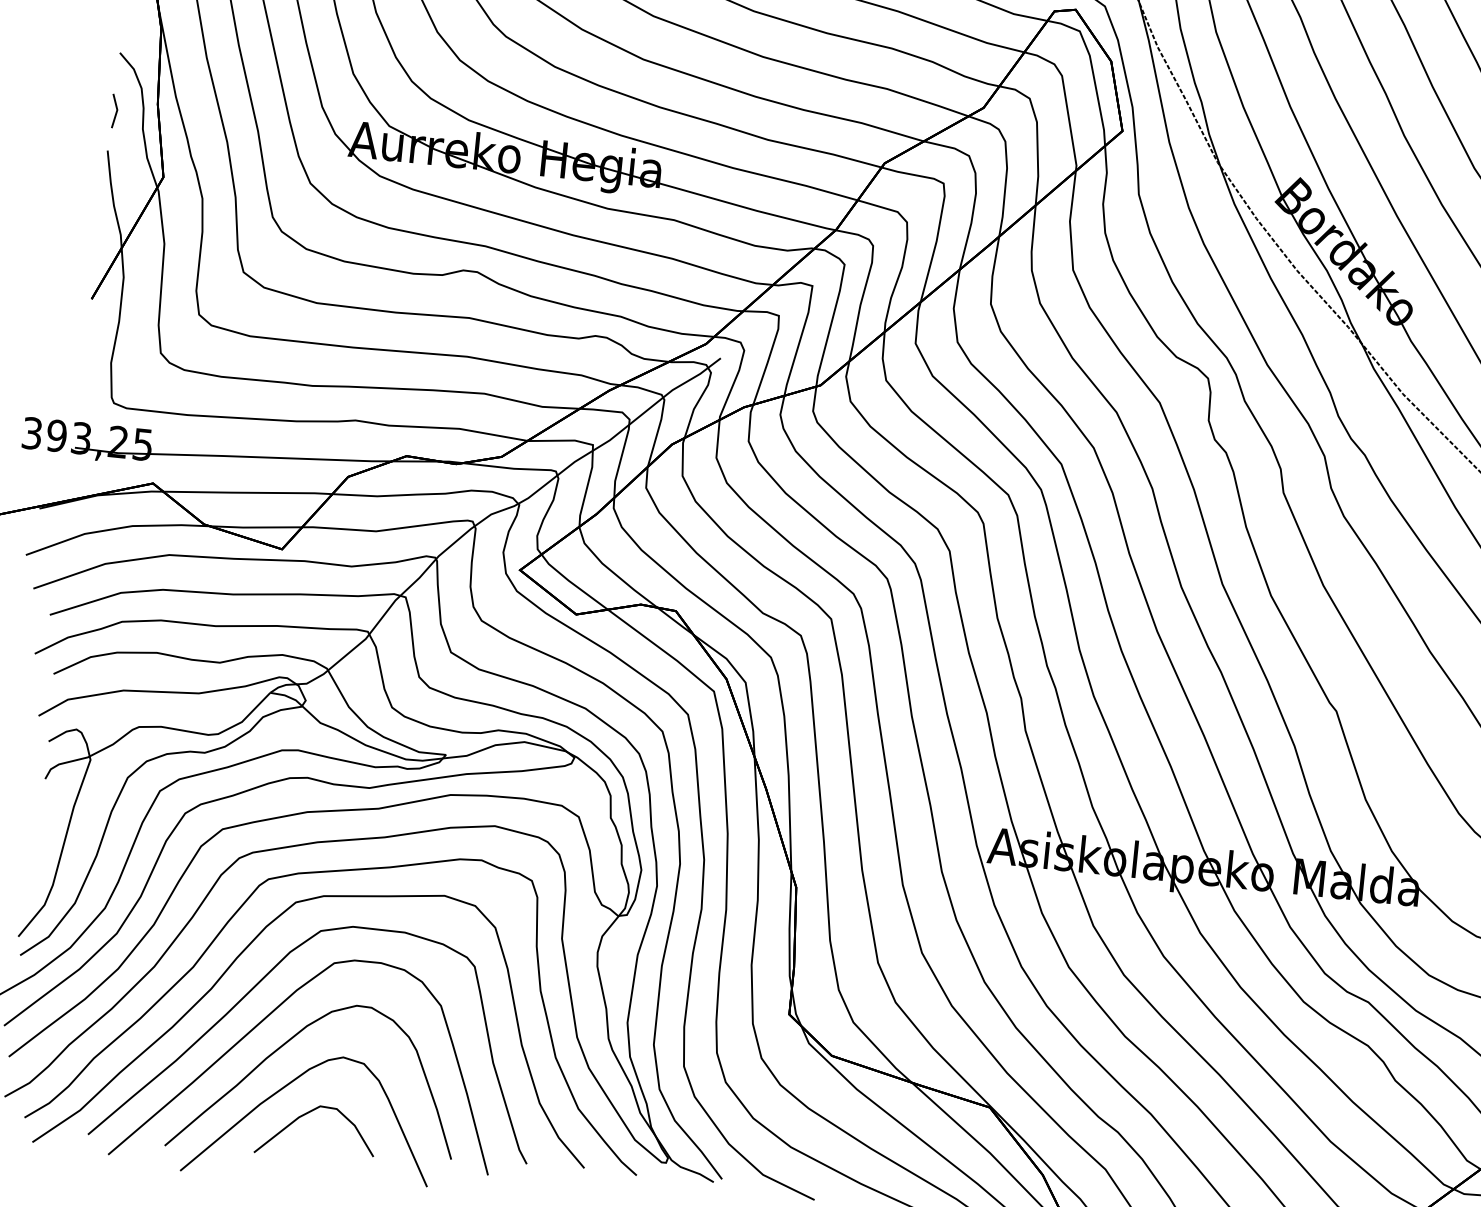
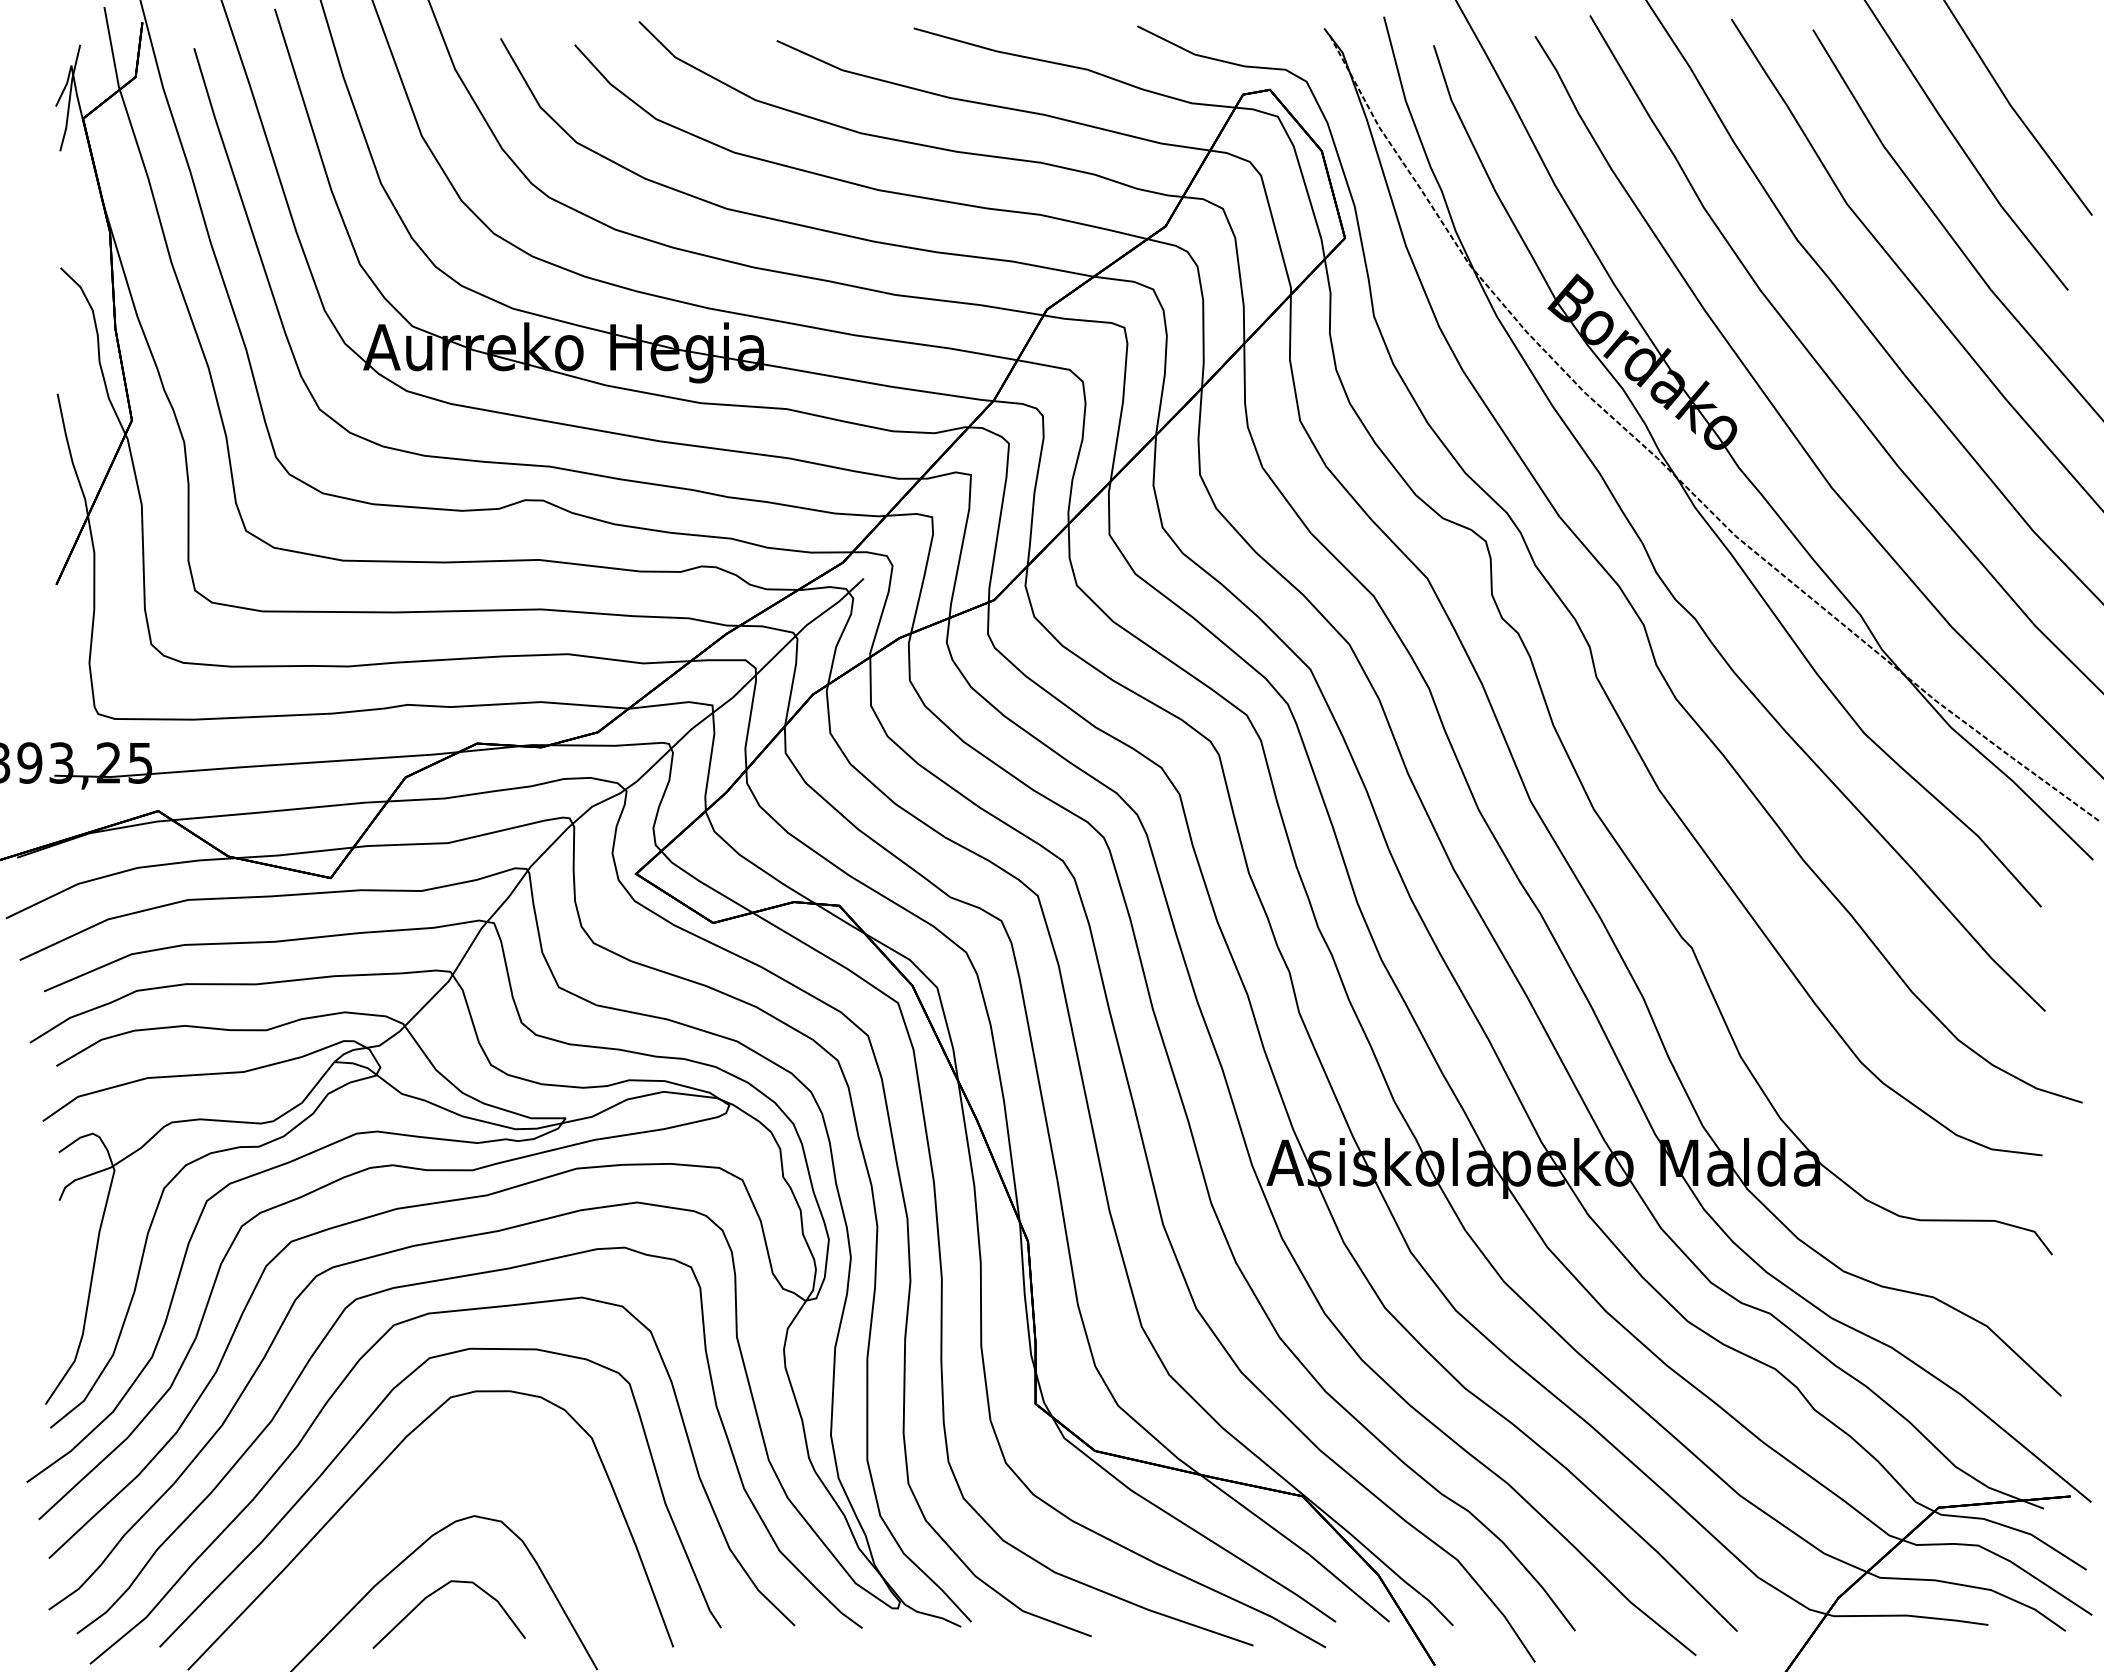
line: (116, 111) -> (63, 342), removed
curve: (285, 1044) -> (399, 1506), removed

